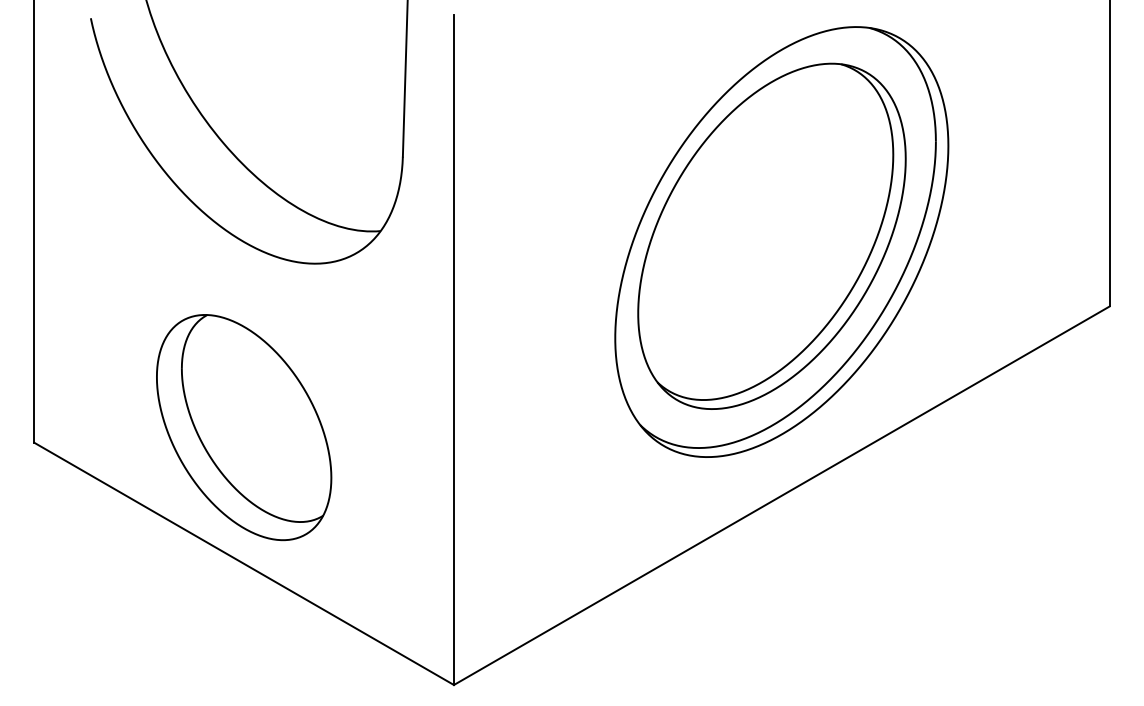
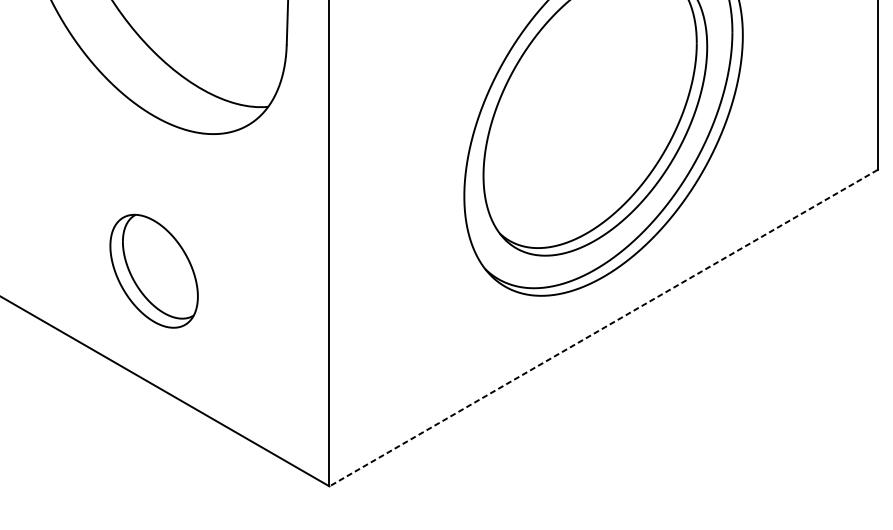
part: (244, 427) -> (154, 271), size x0.6
line: (781, 495) -> (603, 327), solid -> dashed

